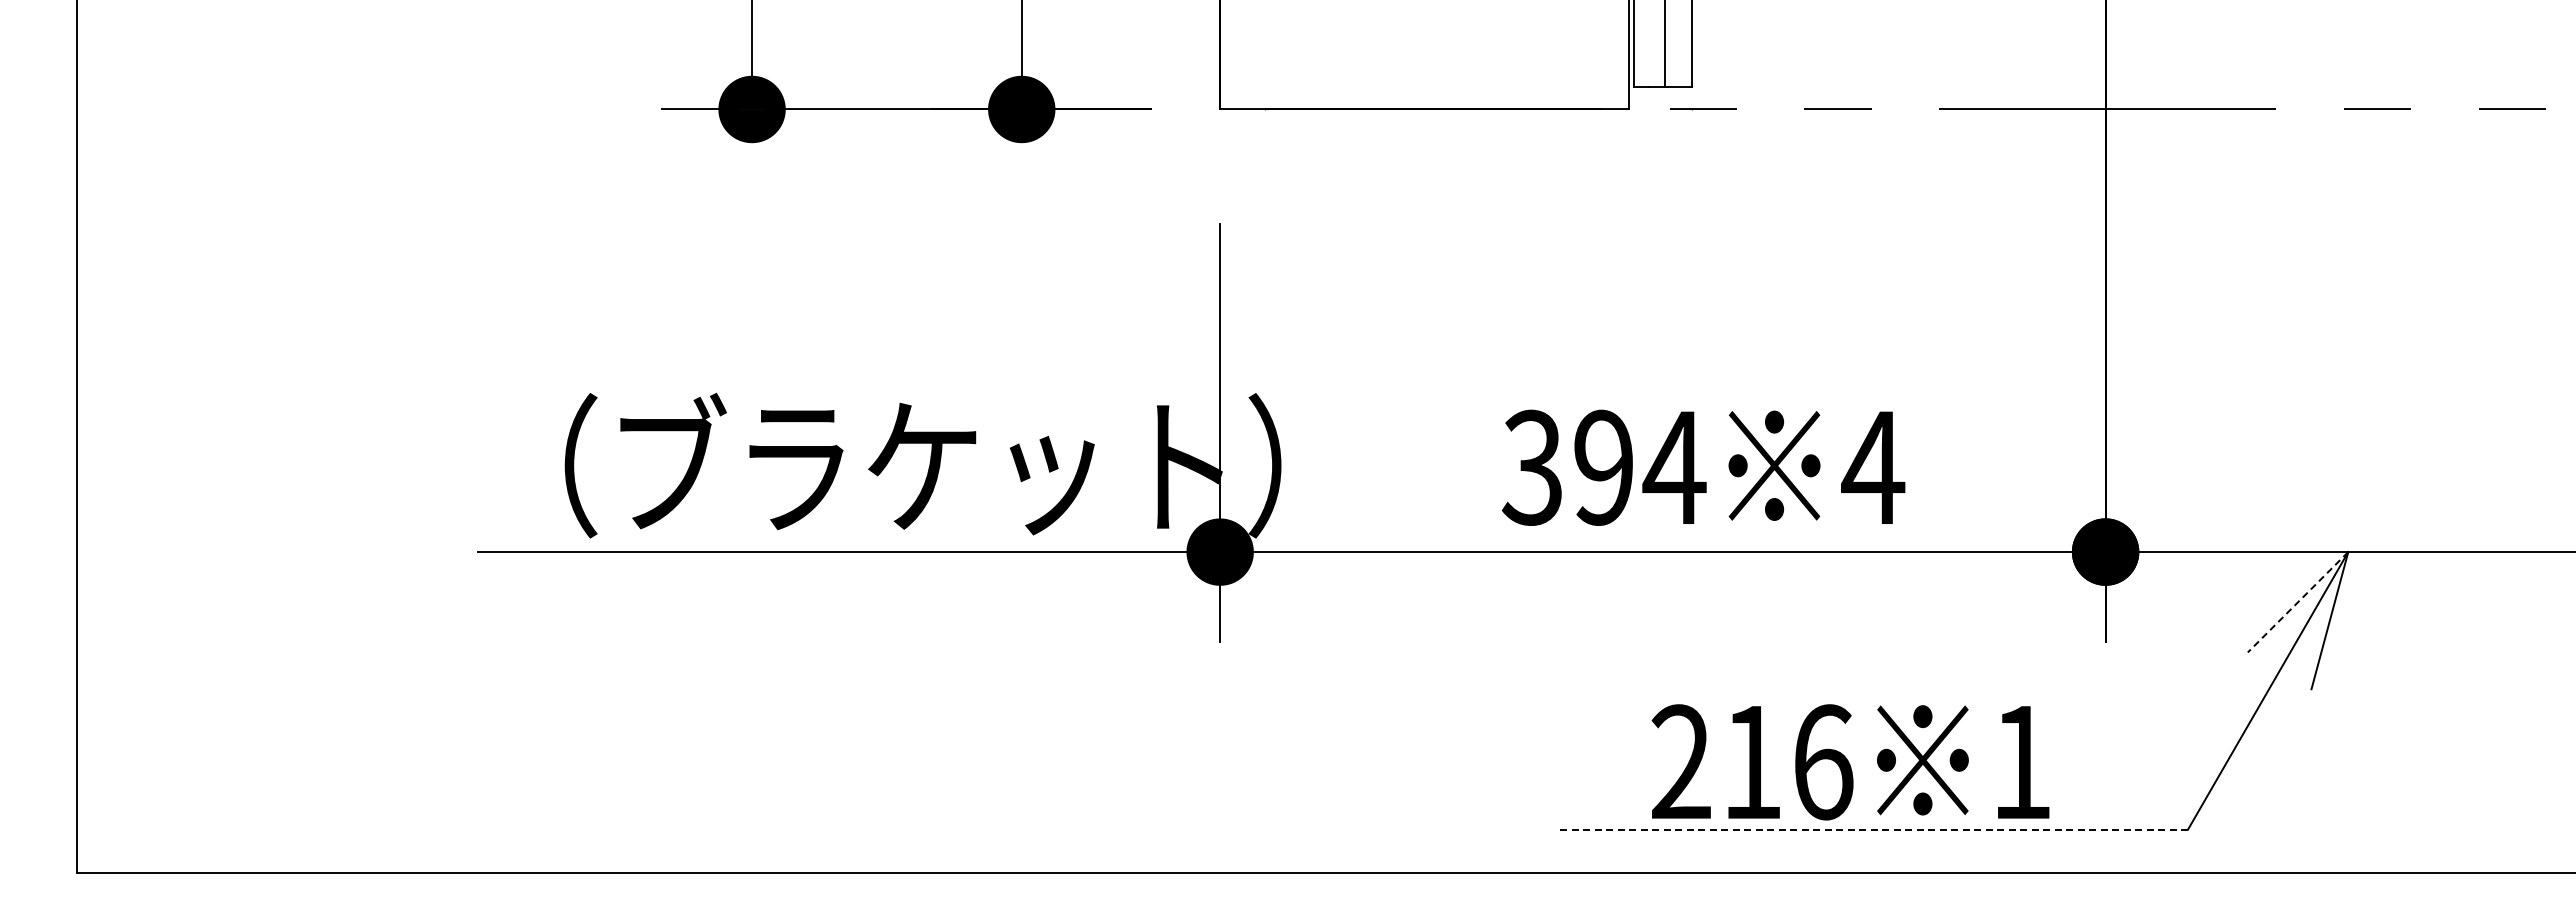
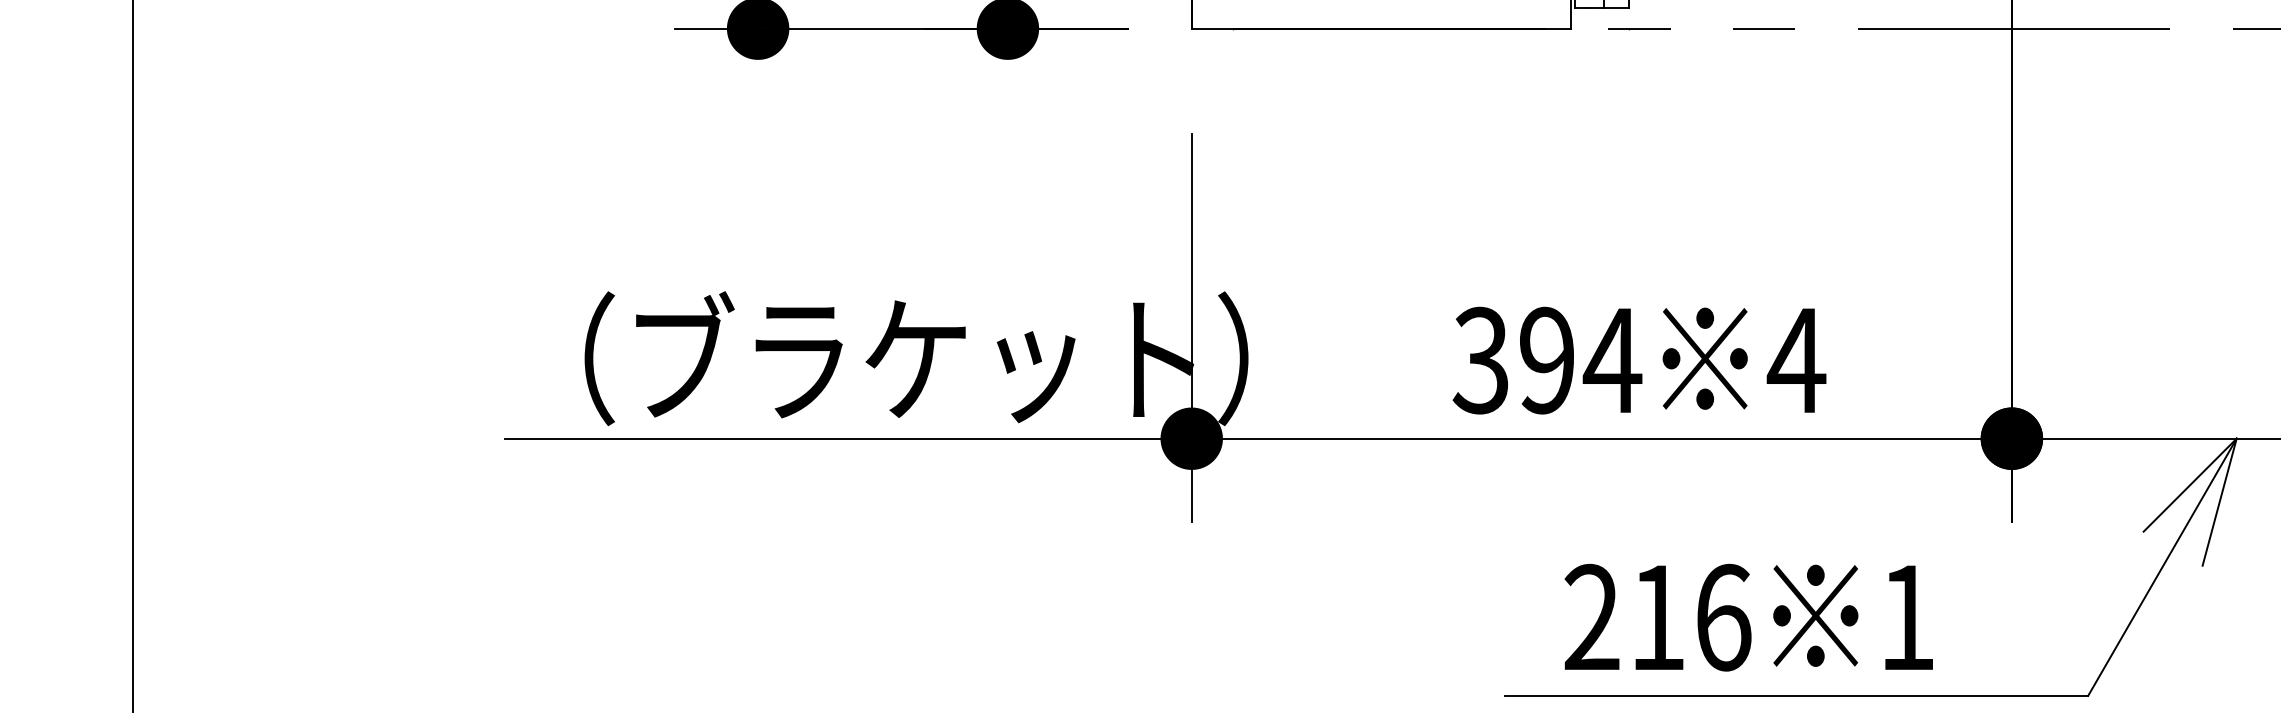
line: (2297, 602) -> (2189, 485), dashed -> solid
text: (1850, 762) -> (1748, 617), moved
line: (1873, 829) -> (1796, 695), dashed -> solid

